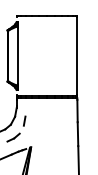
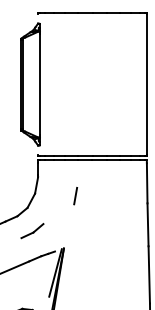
line: (24, 120) -> (75, 194), moved

